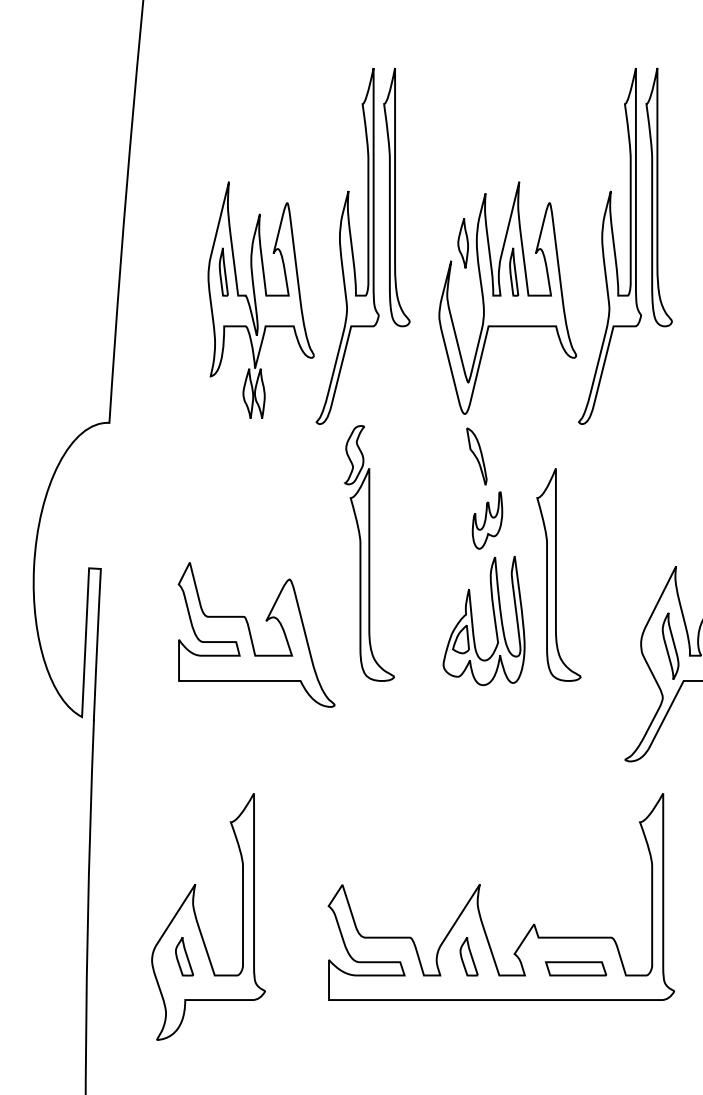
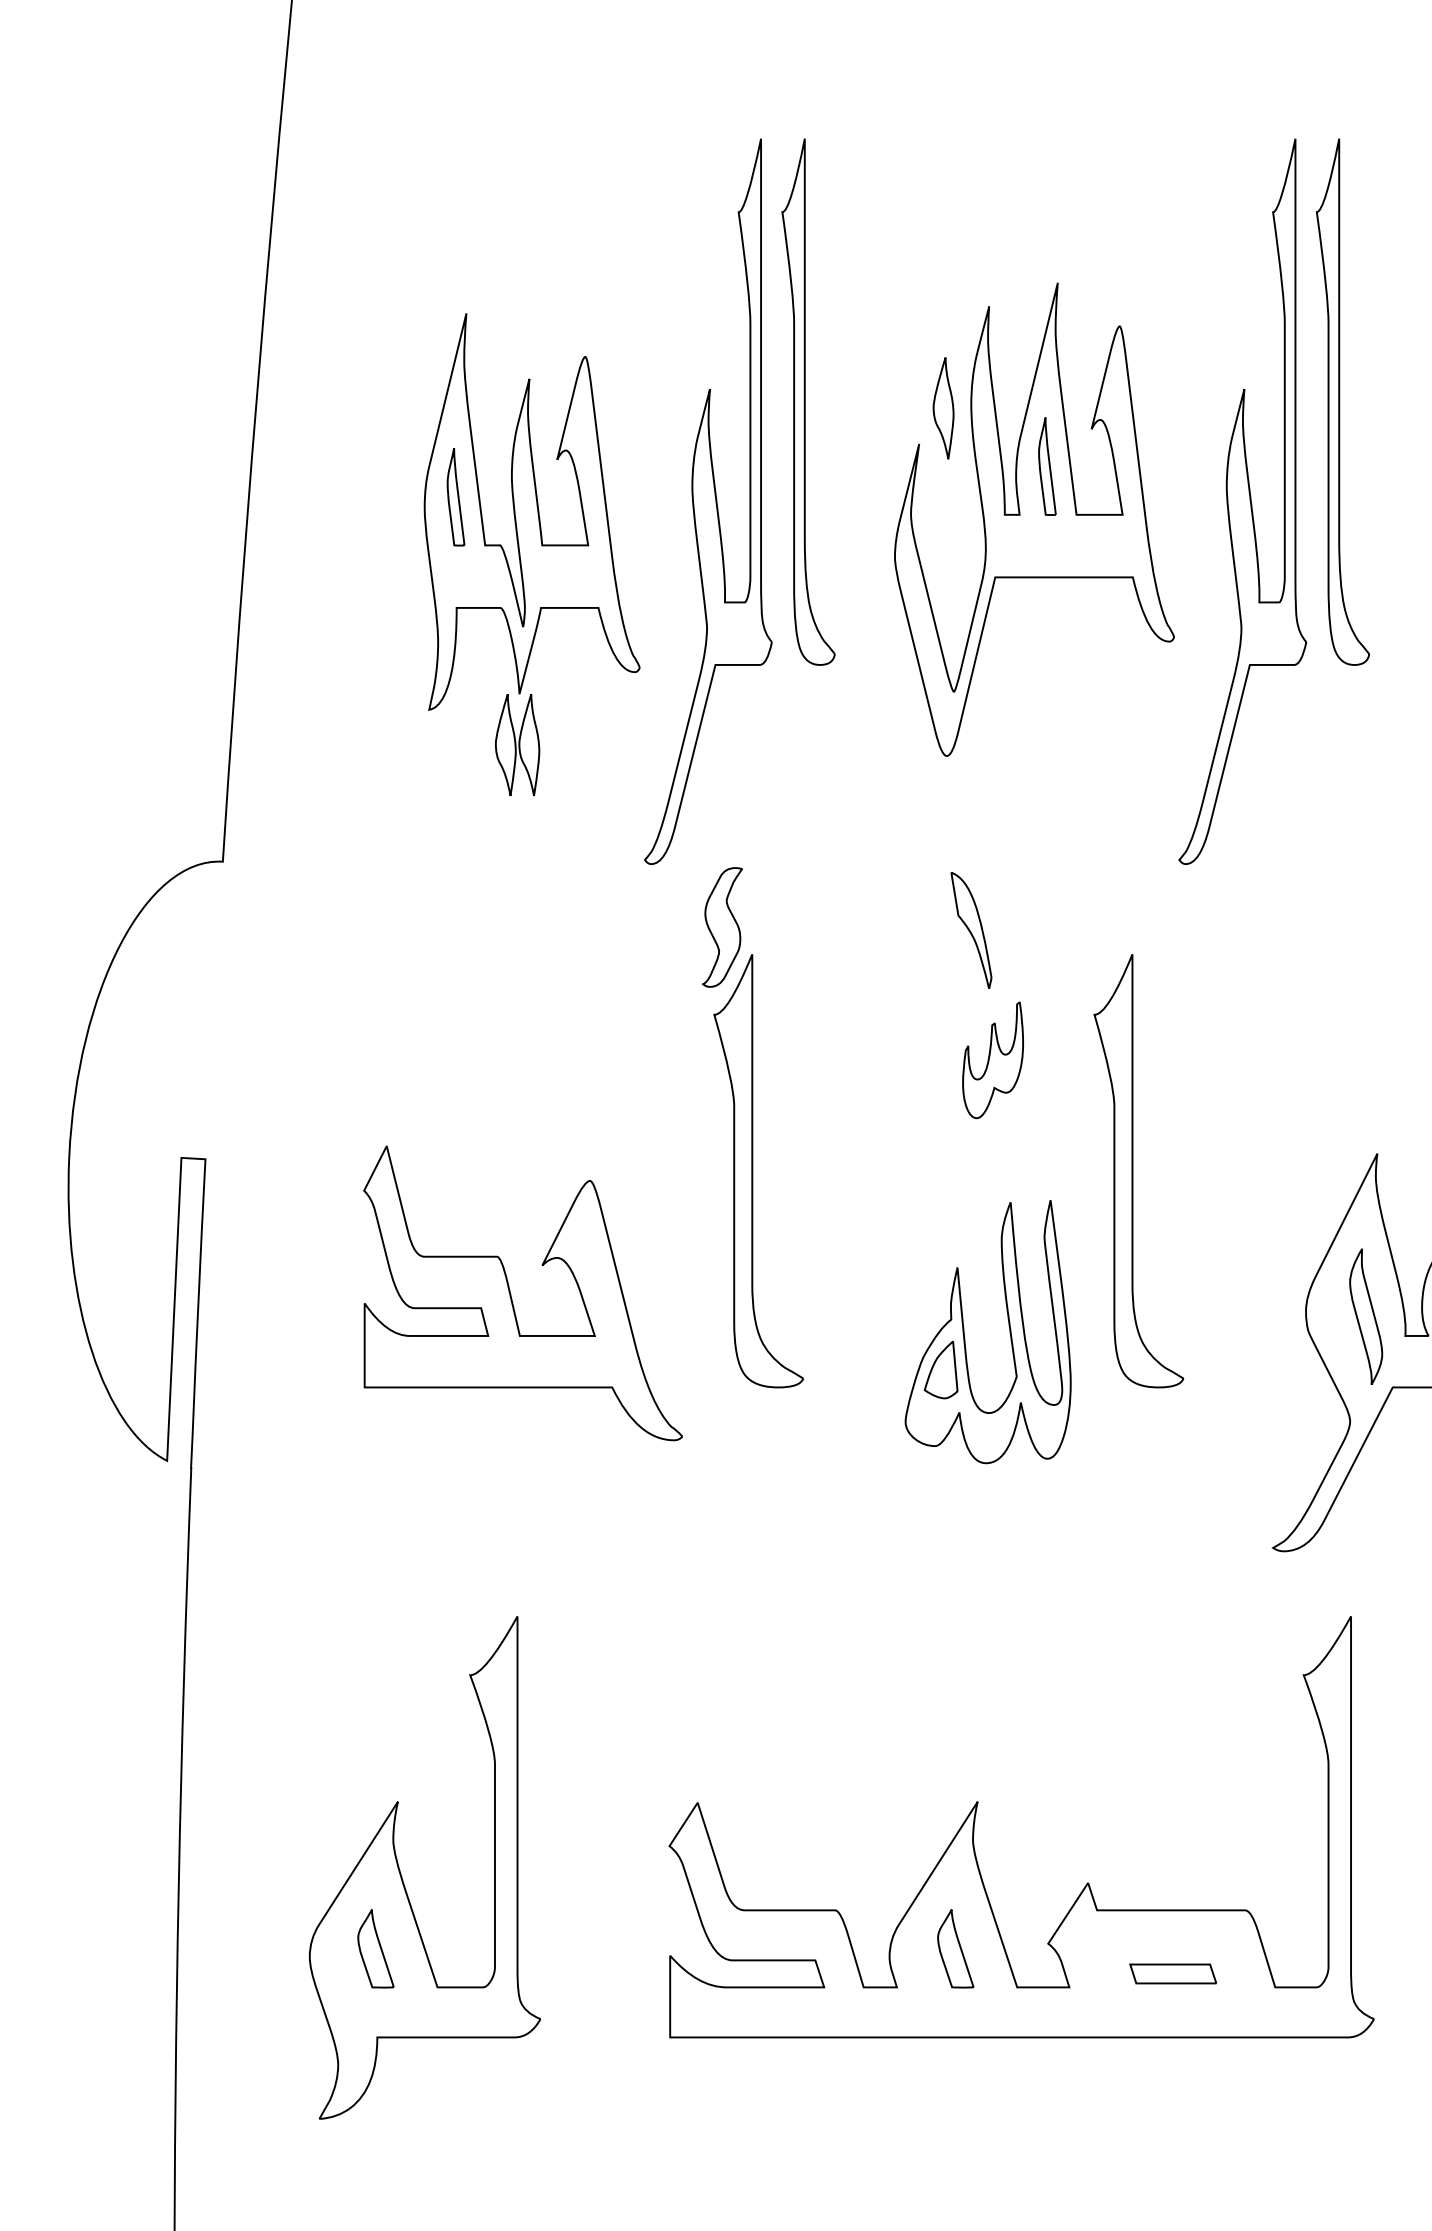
part: (507, 297) -> (1033, 518), moved
part: (260, 299) -> (530, 553), moved
part: (473, 622) -> (966, 1335), moved
part: (575, 968) -> (1172, 1973), size x0.7

